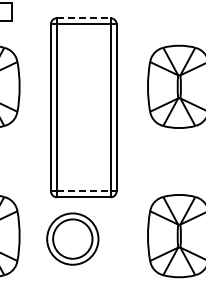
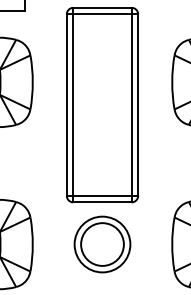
line: (83, 18) -> (102, 8), dashed -> solid
line: (83, 191) -> (102, 196), dashed -> solid
part: (72, 238) -> (102, 243), moved

